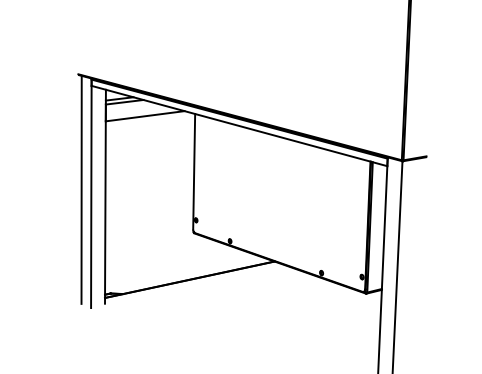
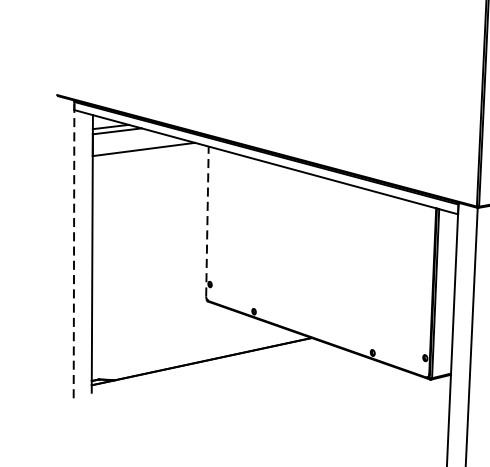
line: (194, 171) -> (207, 221), solid -> dashed
line: (81, 189) -> (61, 244), removed
line: (91, 193) -> (74, 249), solid -> dashed

